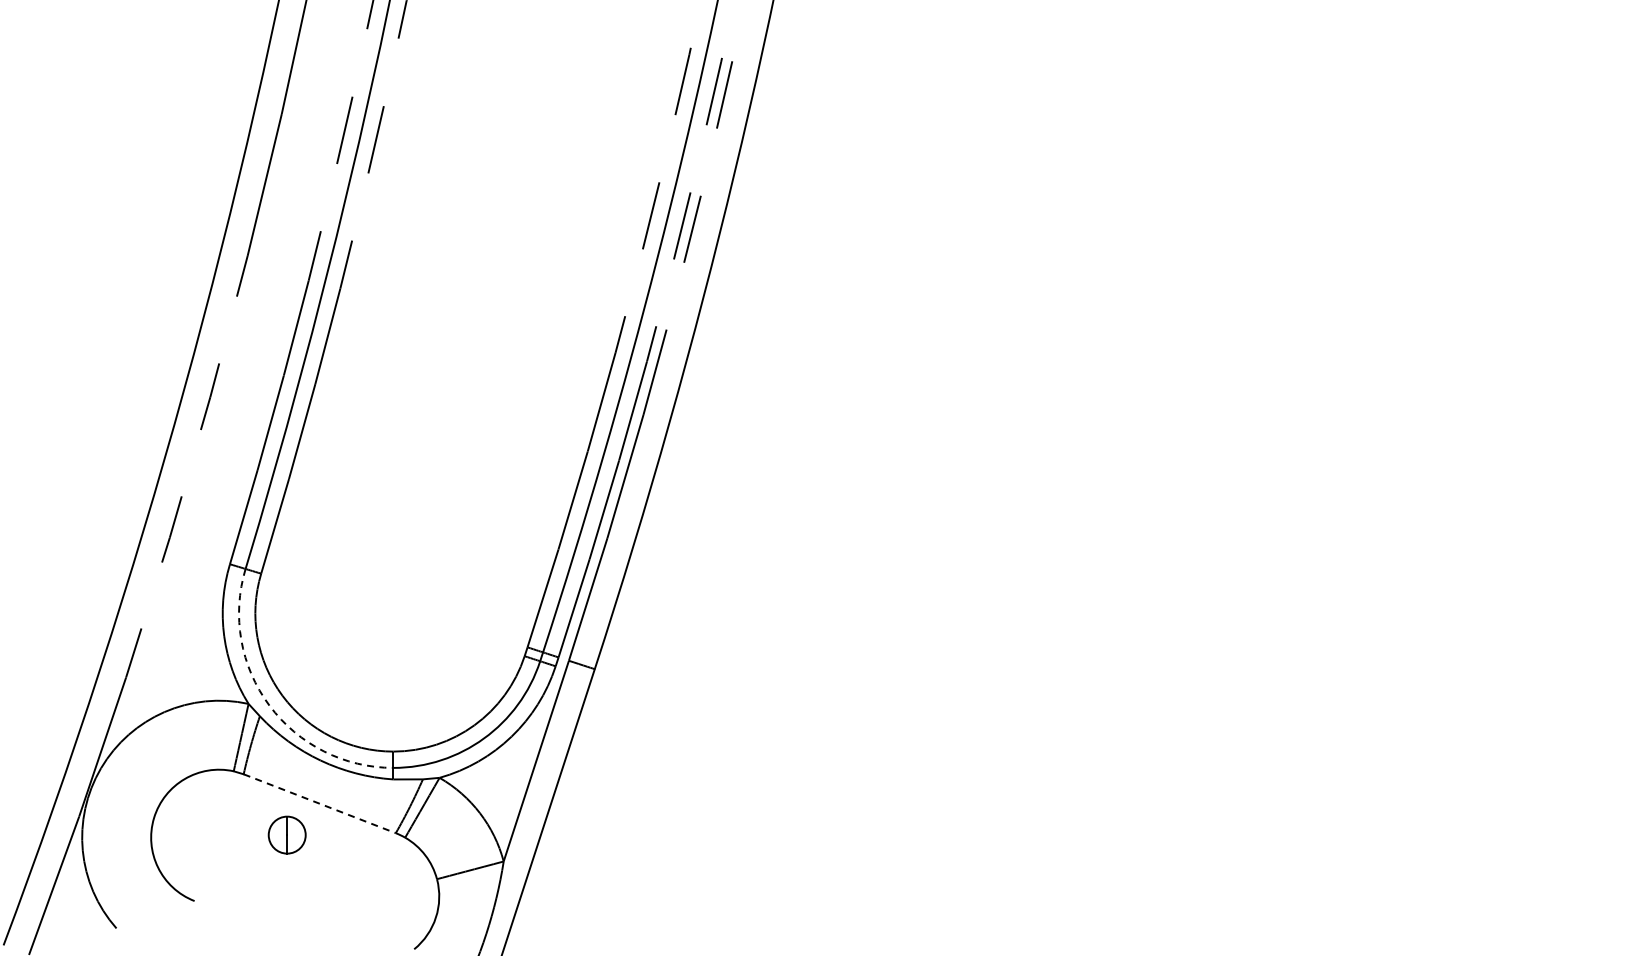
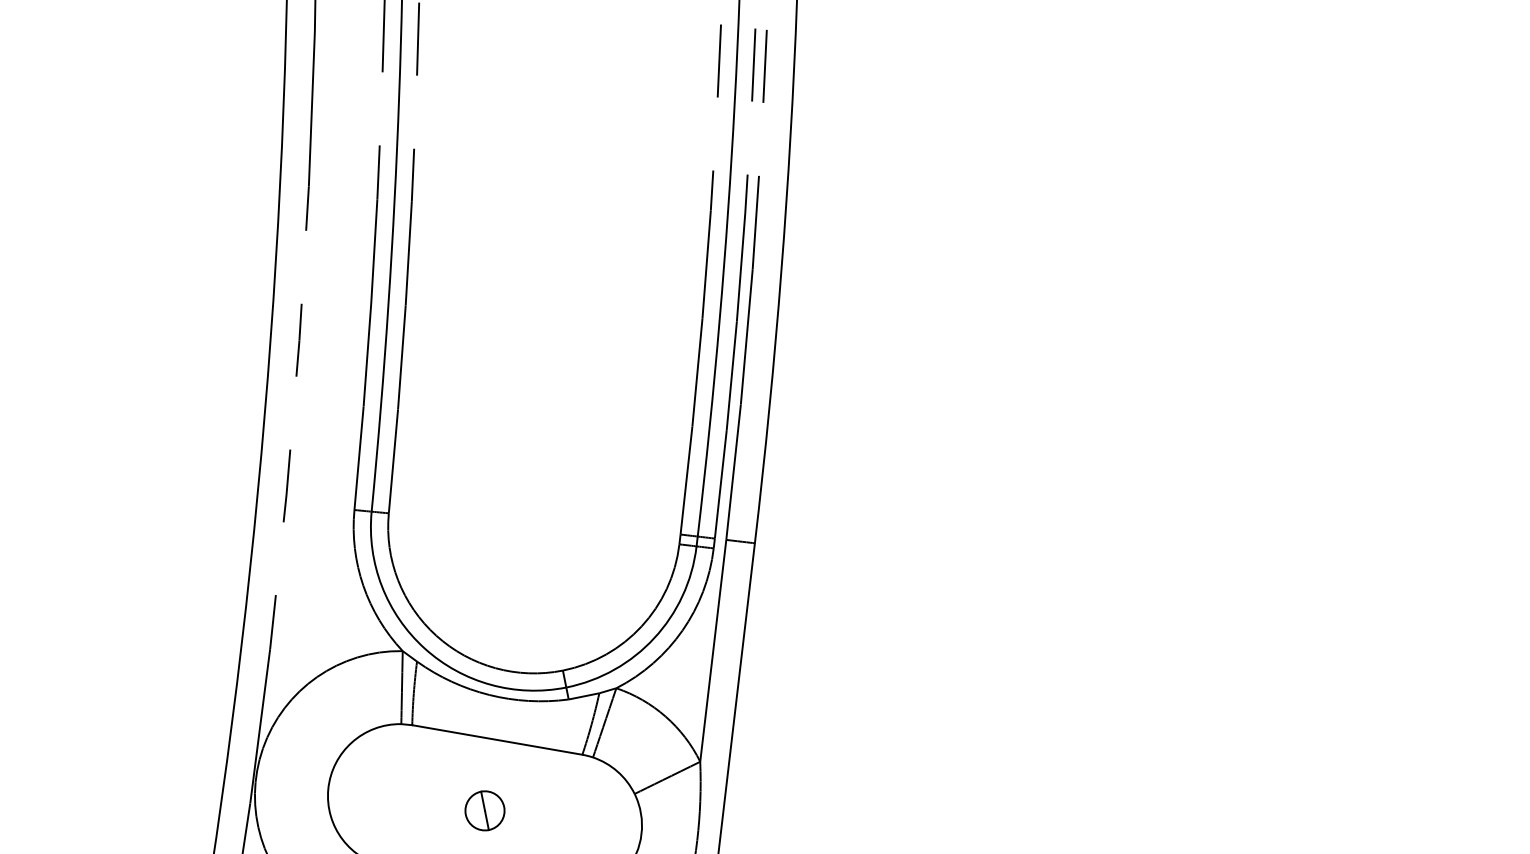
arc: (269, 705) -> (424, 648), dashed -> solid
line: (319, 803) -> (497, 739), dashed -> solid
part: (286, 834) -> (484, 810), moved

